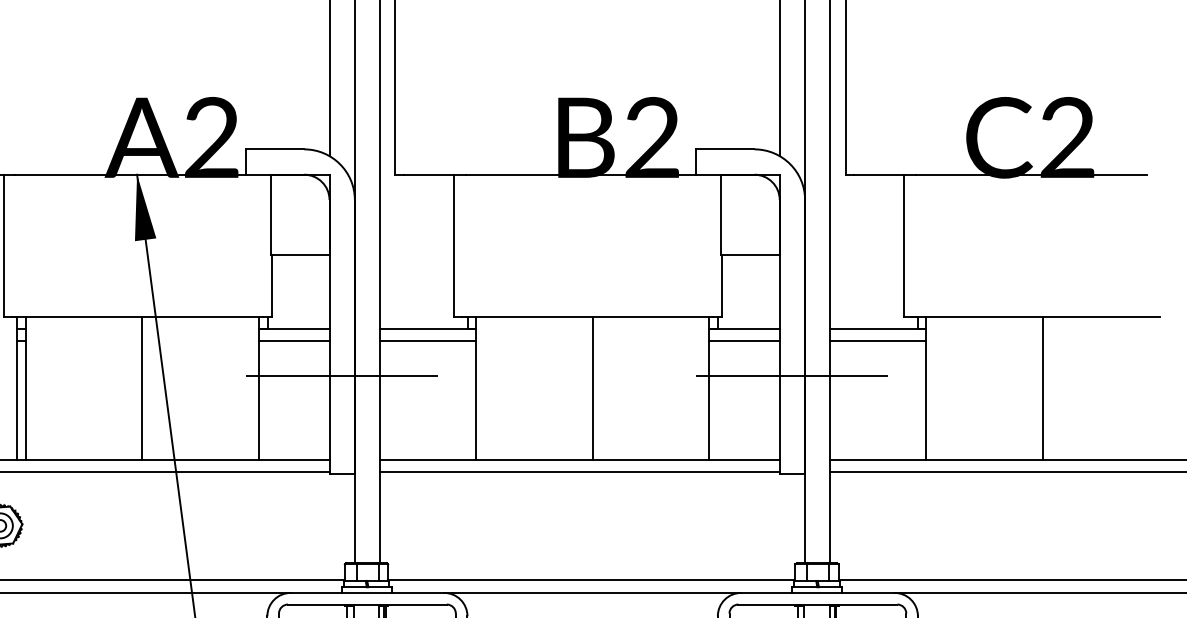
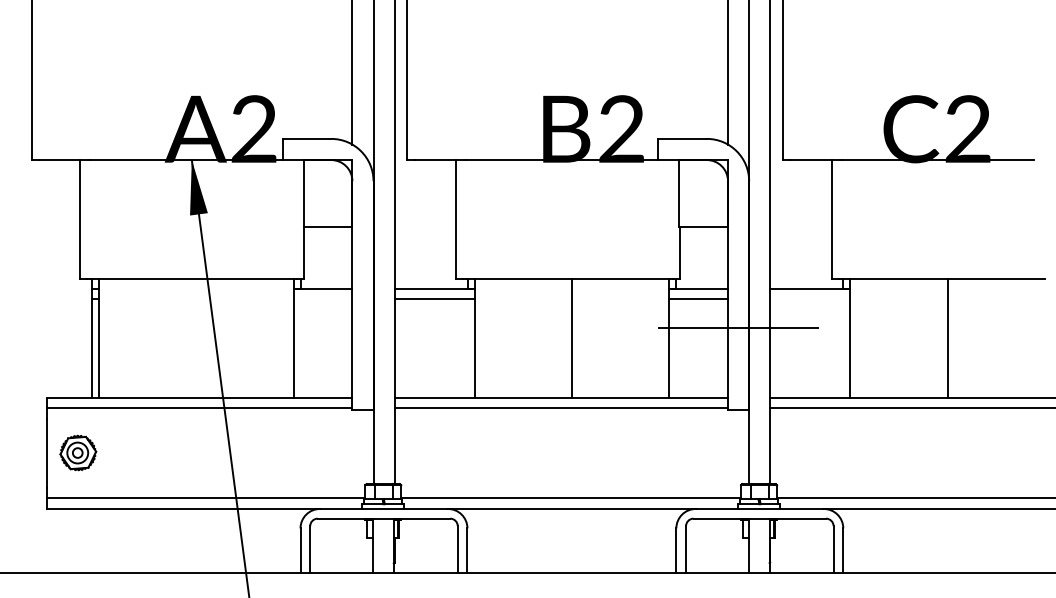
line: (293, 340) -> (322, 298), removed
line: (878, 340) -> (810, 298), removed
line: (341, 376) -> (362, 328), removed
line: (142, 387) -> (196, 337), removed

